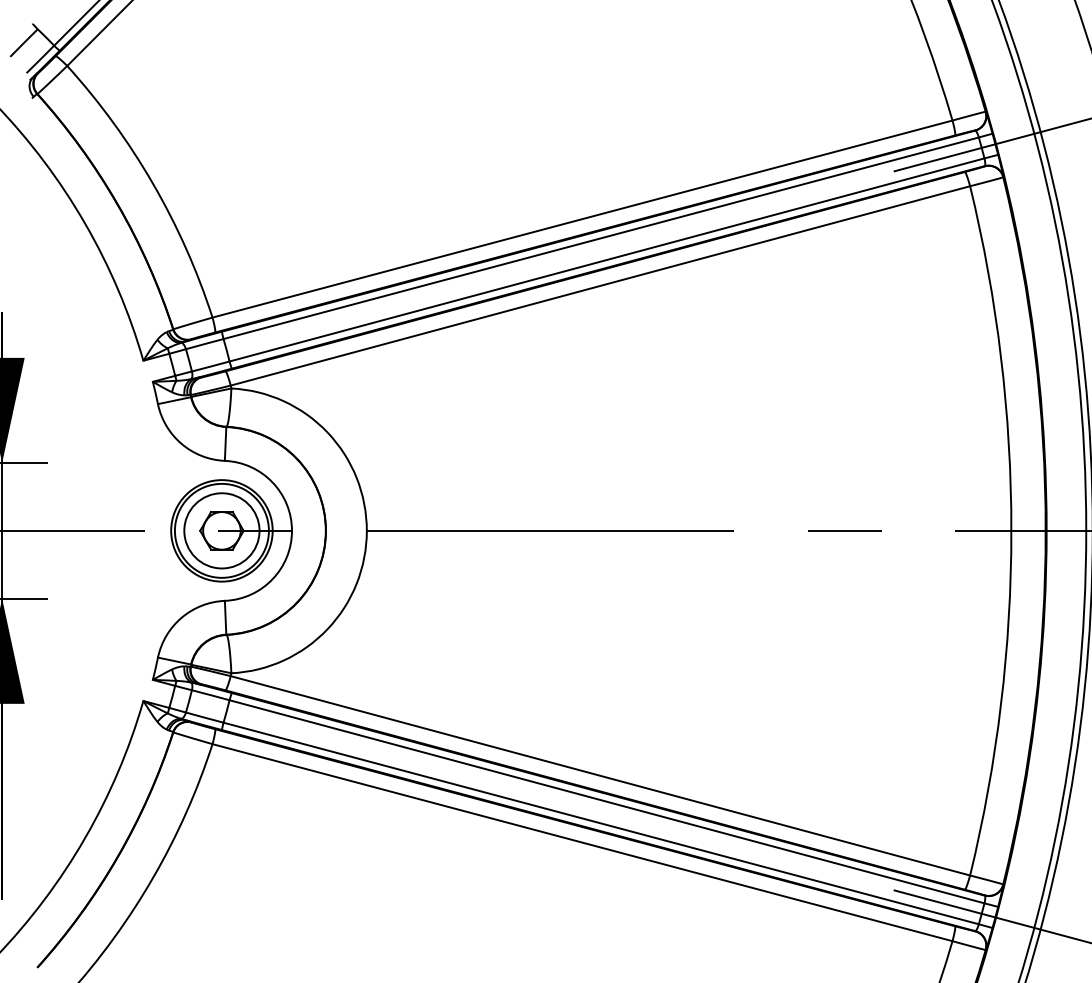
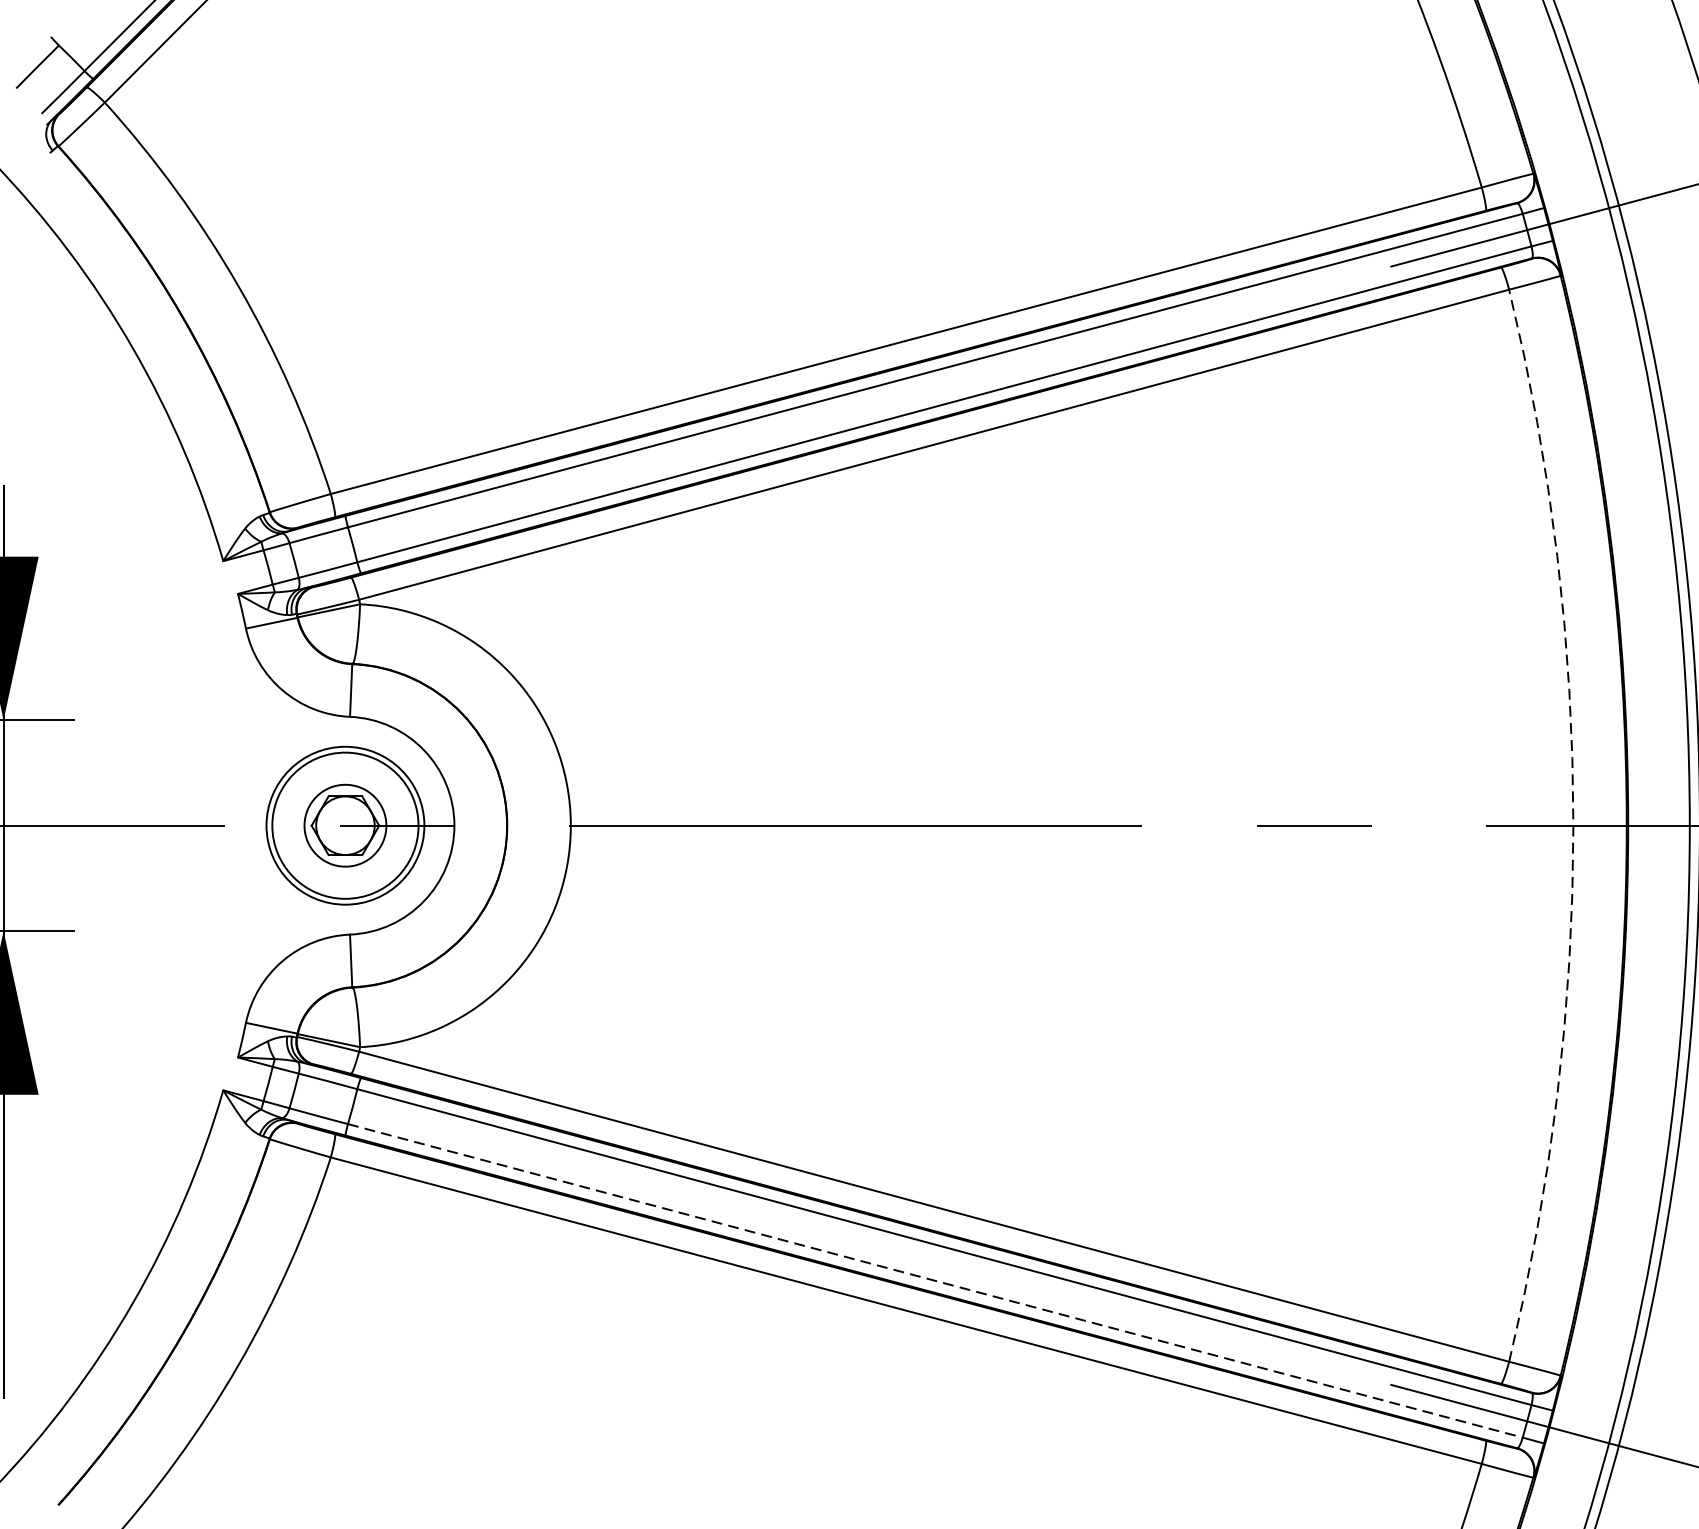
circle: (221, 530) -> (344, 825), size x0.7
arc: (1011, 530) -> (1573, 825), solid -> dashed
line: (601, 823) -> (935, 1280), solid -> dashed

